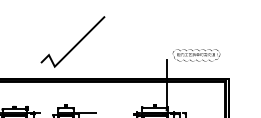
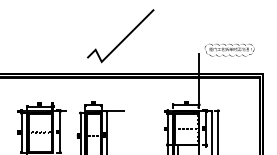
line: (75, 44) -> (123, 38), moved

